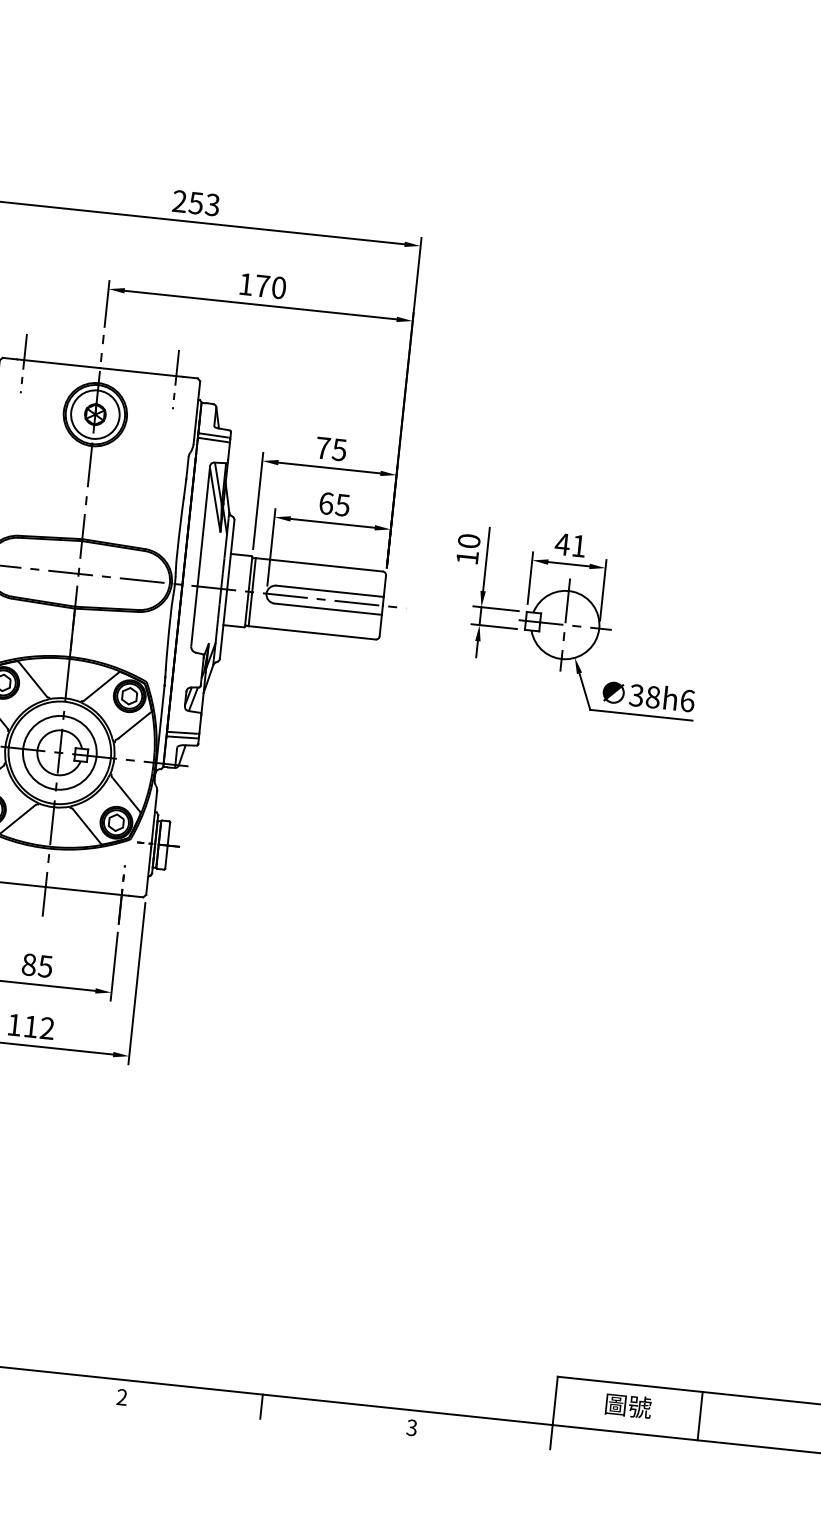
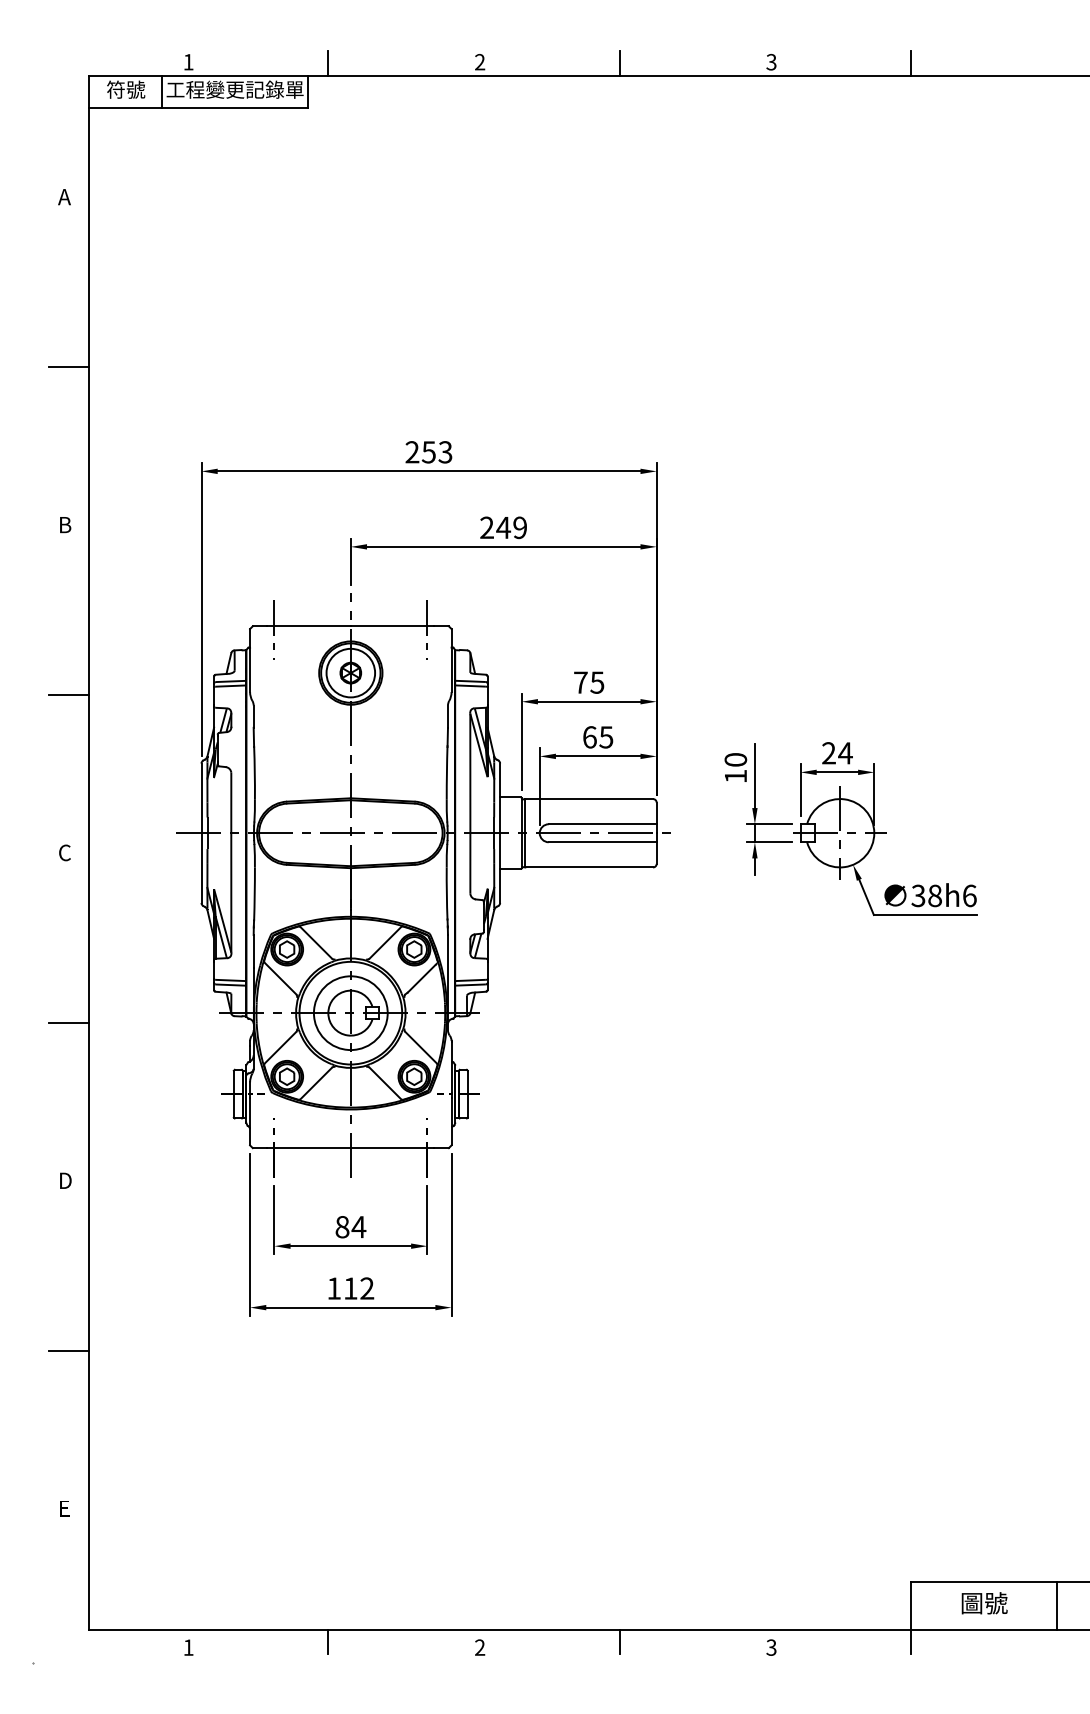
text: (262, 285) -> (503, 527), 170 -> 249
text: (569, 545) -> (836, 753), 41 -> 24
text: (45, 966) -> (358, 1227), 85 -> 84

